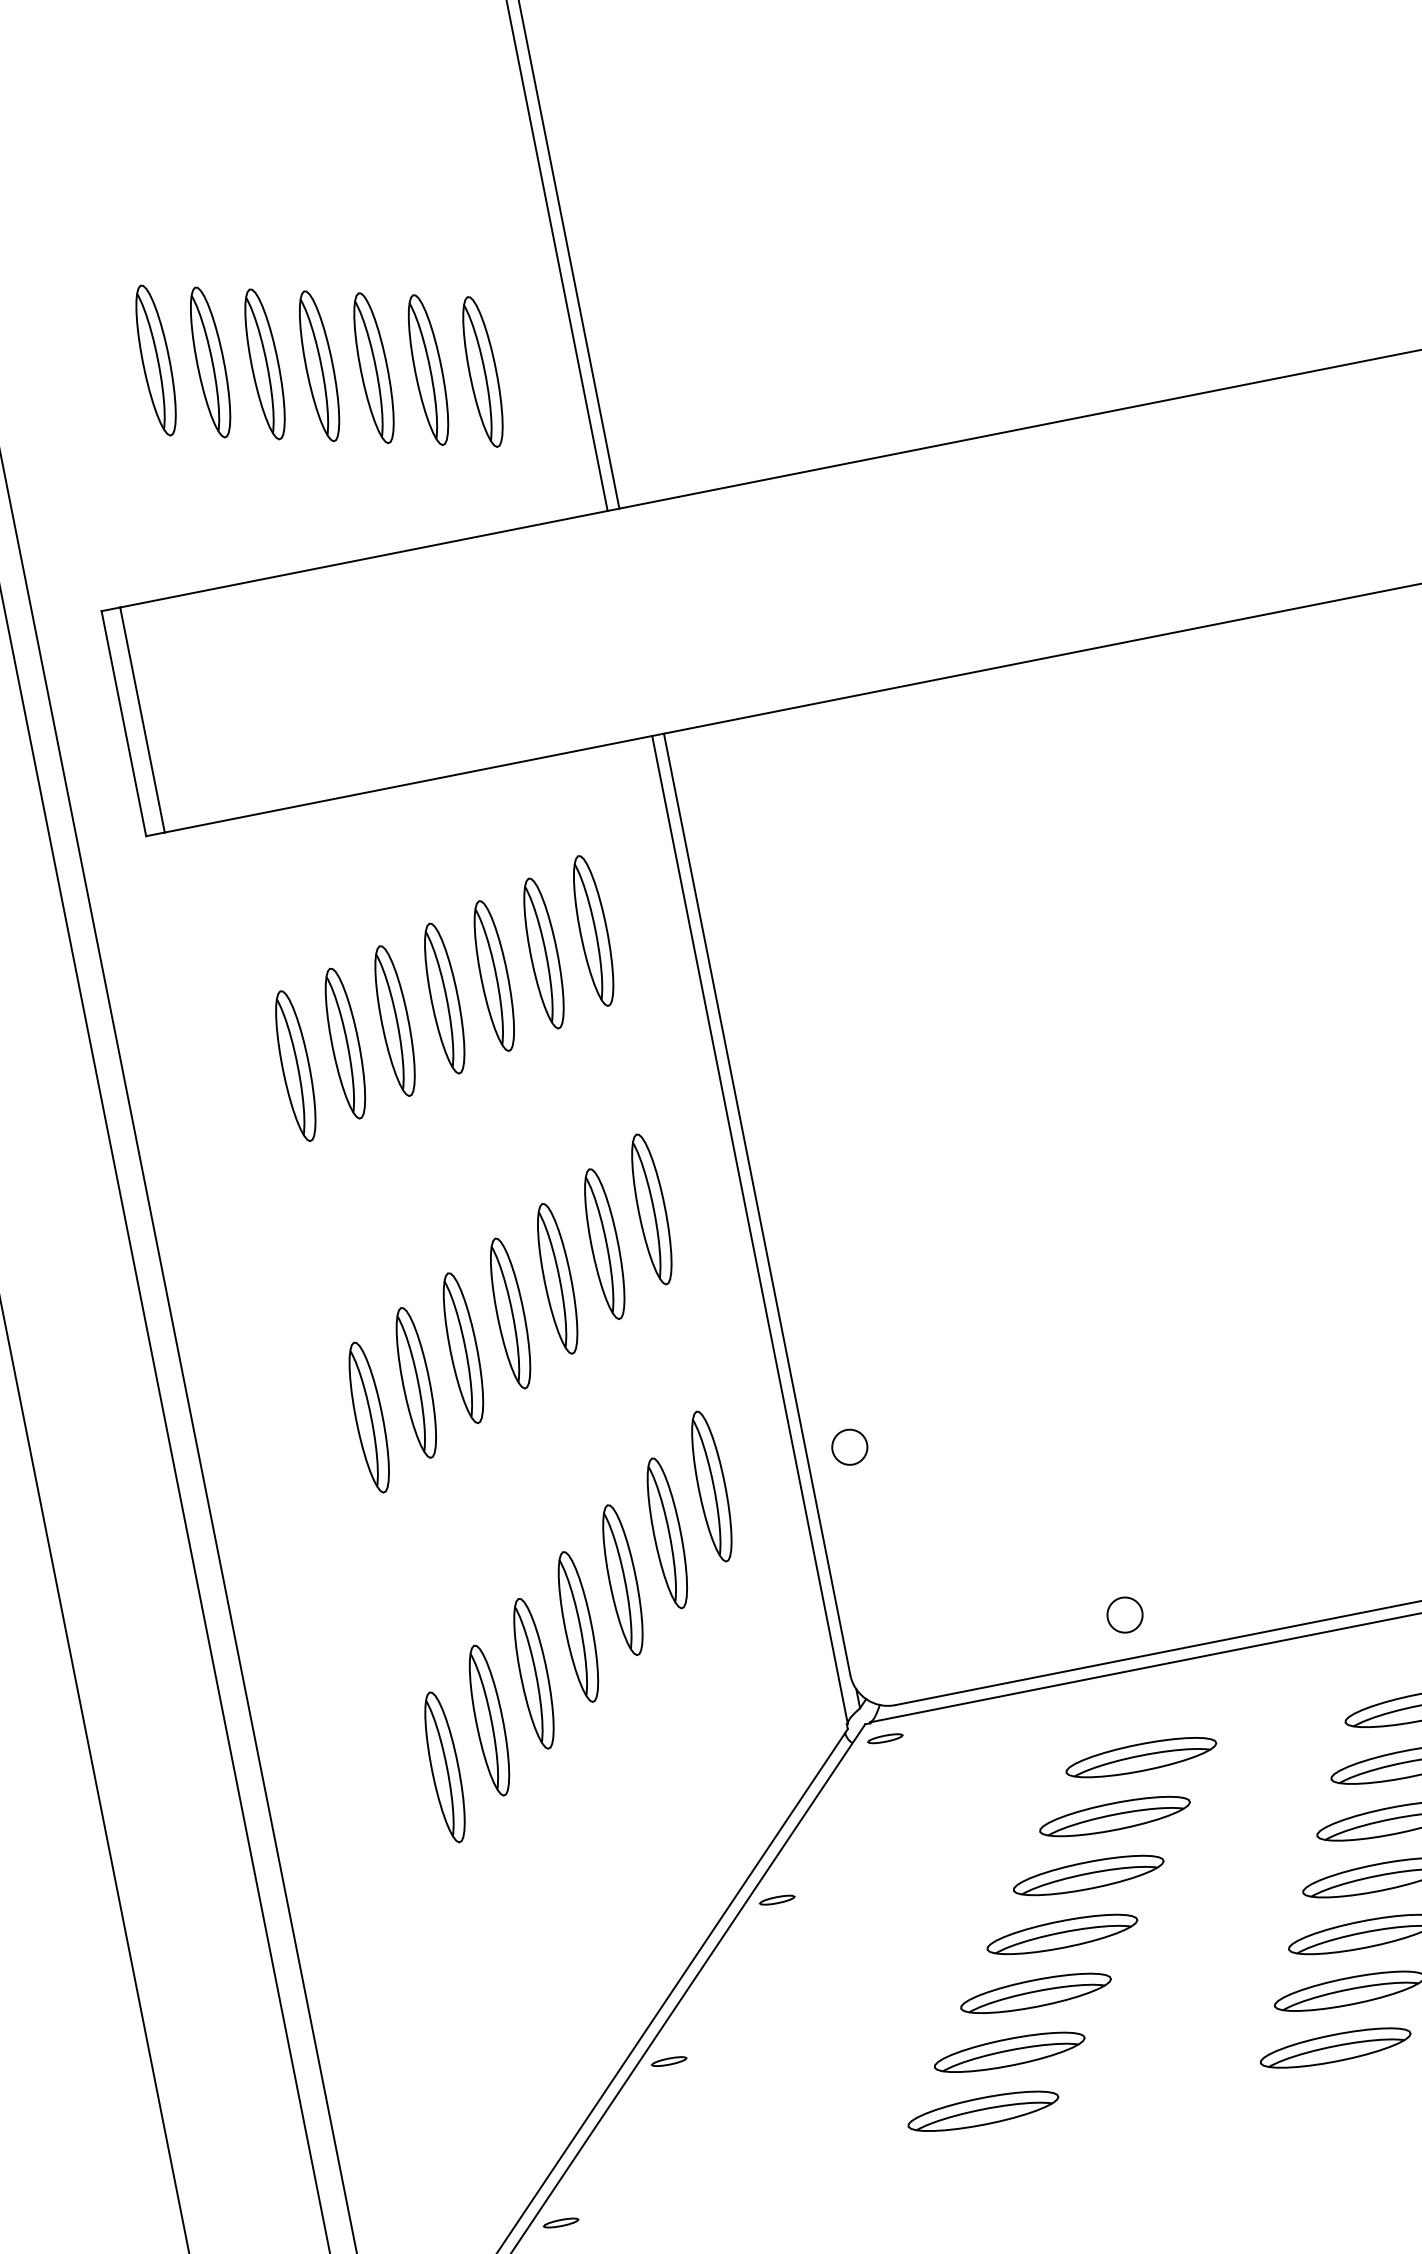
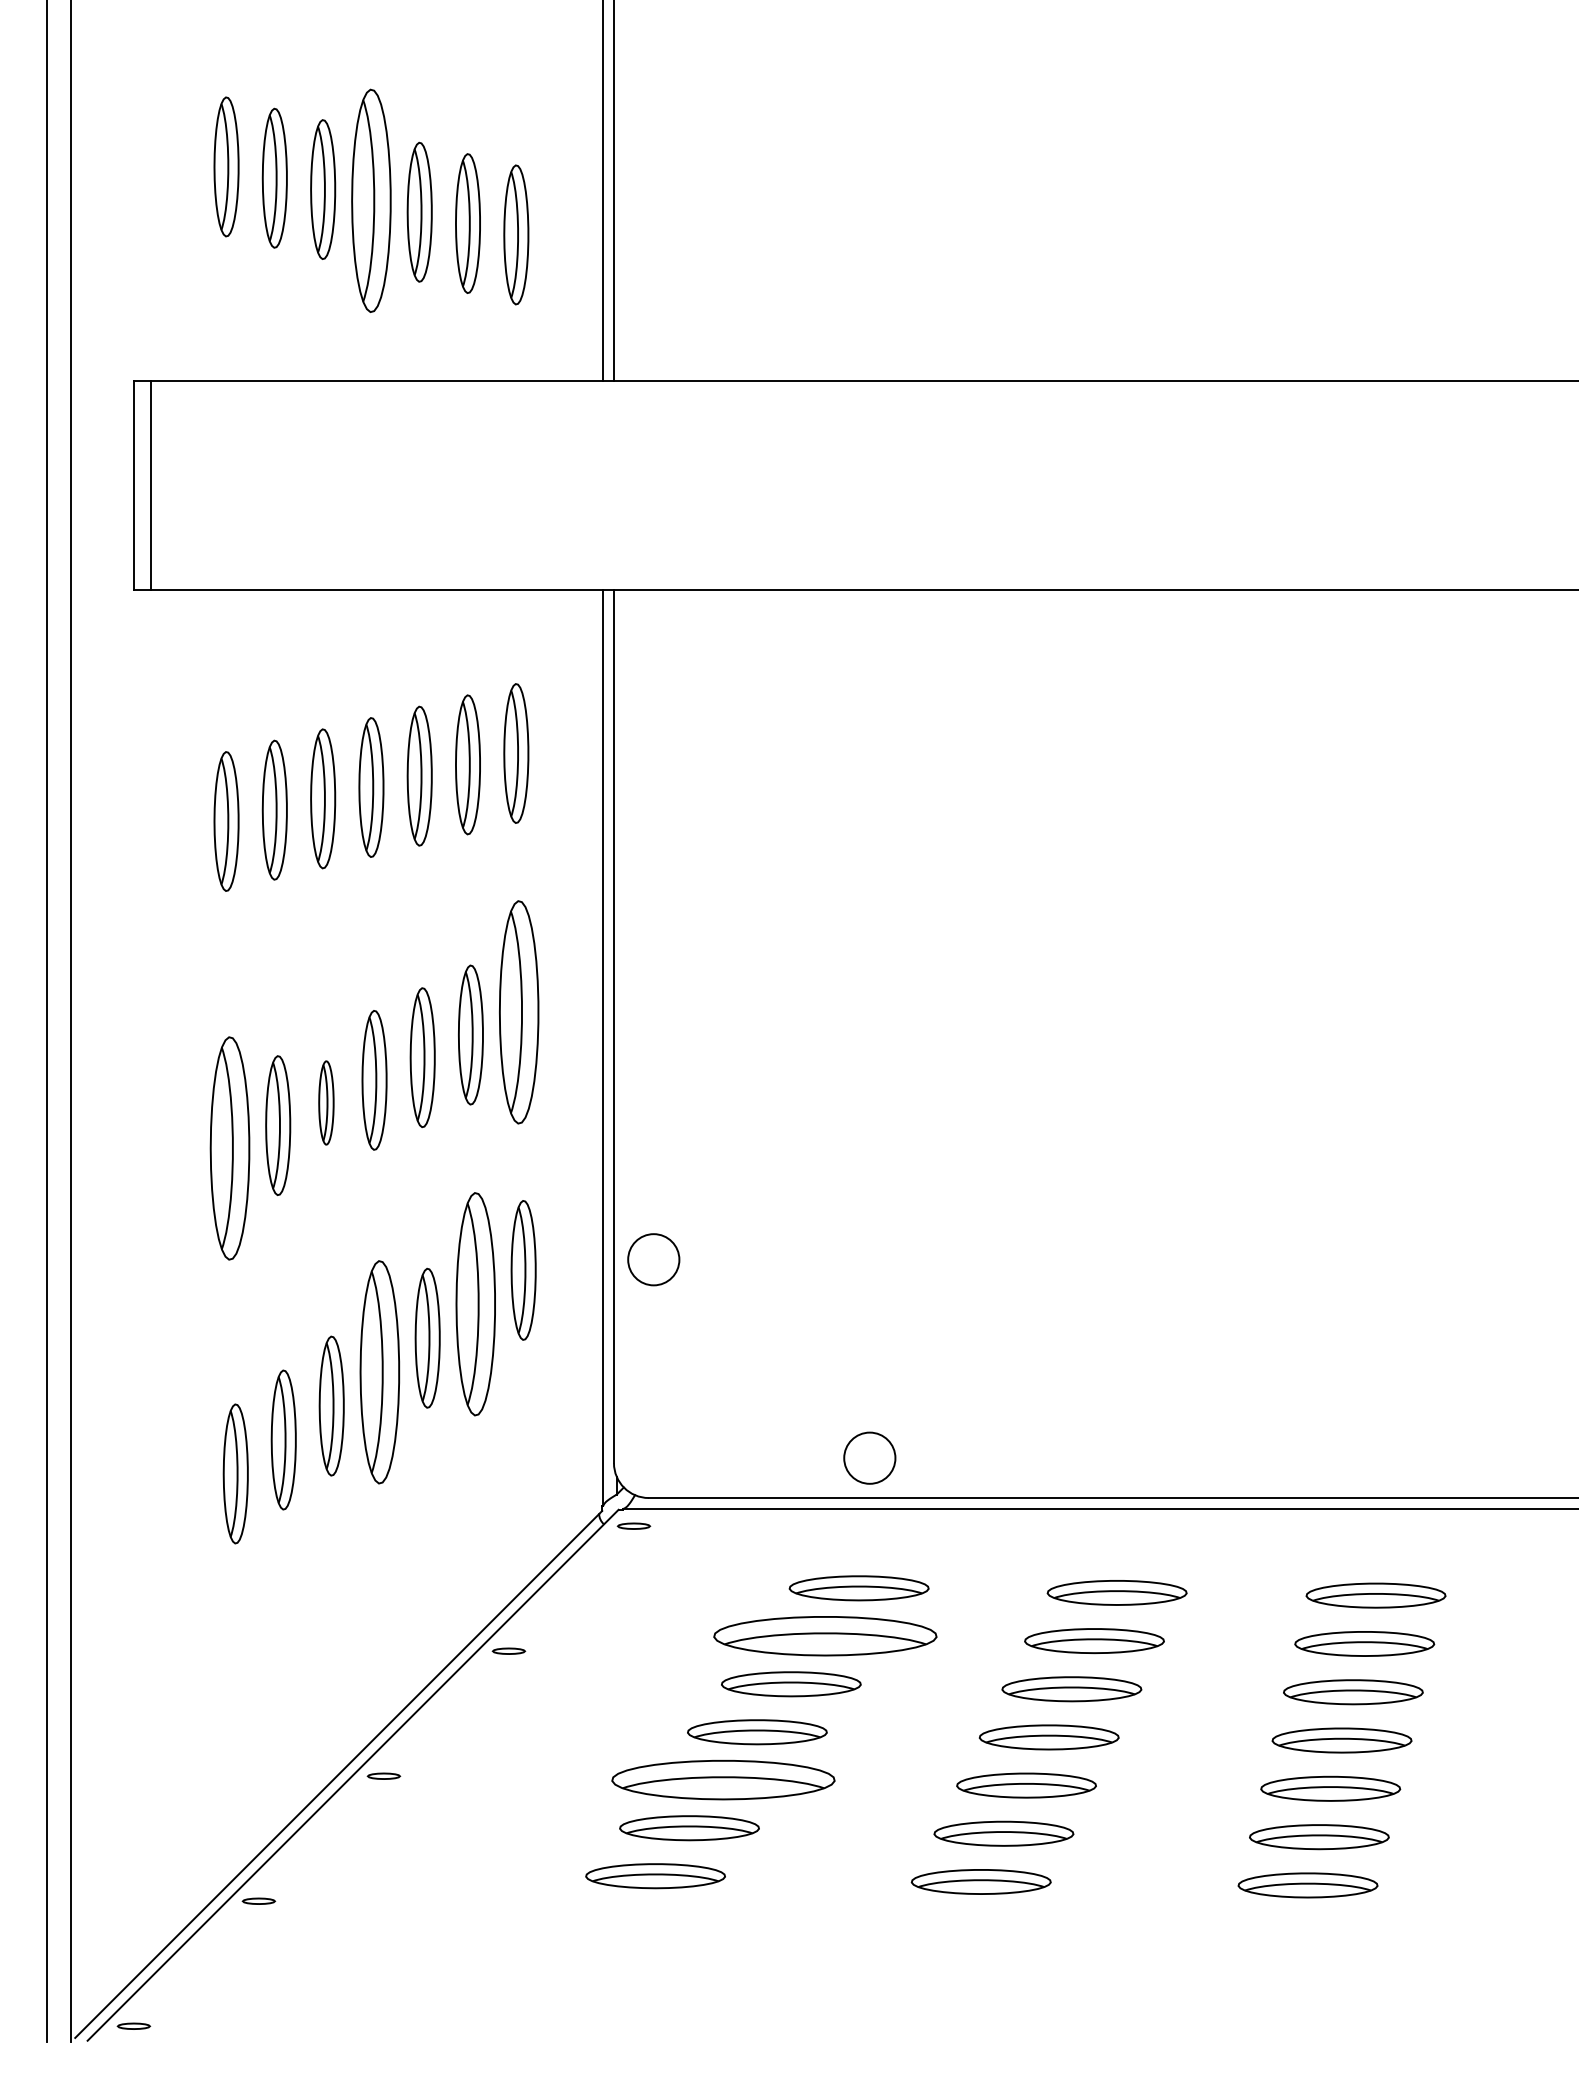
part: (319, 365) -> (371, 200), size x1.6
part: (651, 1209) -> (518, 1012), size x1.6
part: (463, 1347) -> (326, 1102), size x0.6
part: (368, 1416) -> (229, 1147), size x1.6
circle: (849, 1447) -> (653, 1259), size x1.6
part: (667, 1533) -> (475, 1304), size x1.6
circle: (1124, 1615) -> (869, 1458), size x1.6
part: (578, 1626) -> (379, 1371), size x1.6
part: (1114, 1816) -> (824, 1636), size x1.6
part: (1036, 1993) -> (723, 1780), size x1.6

